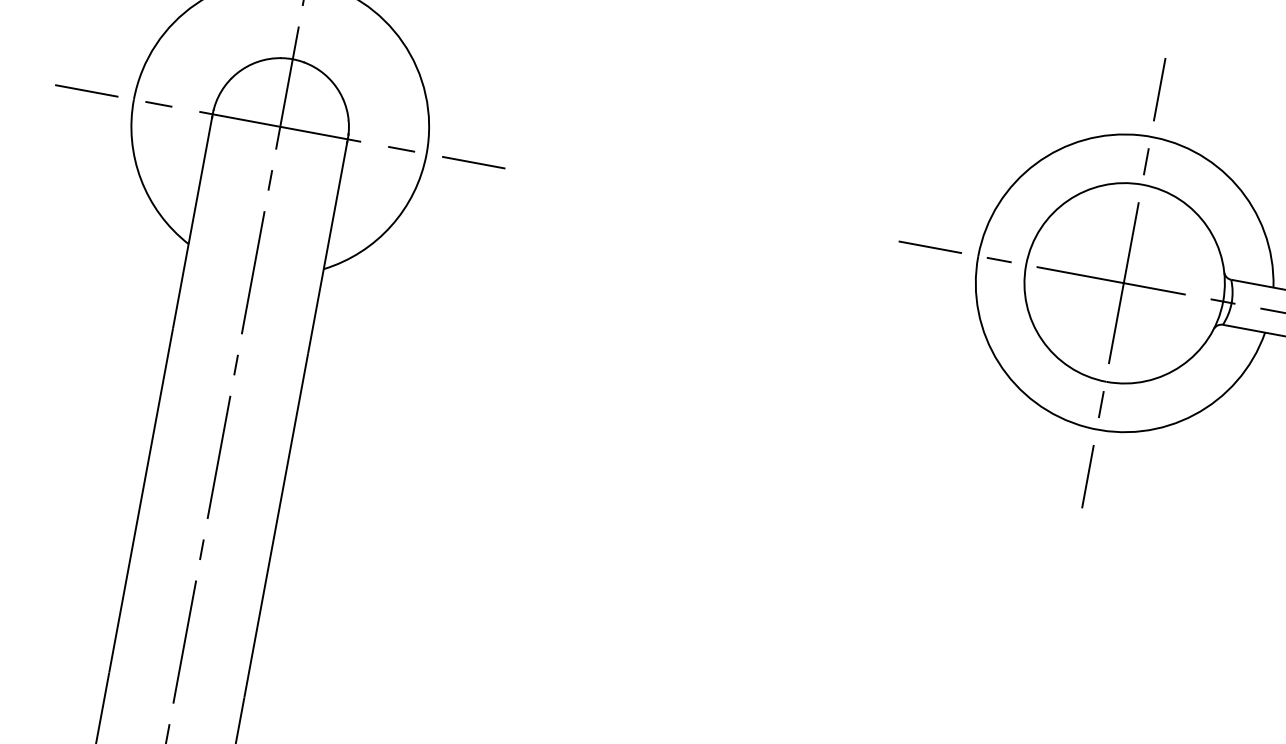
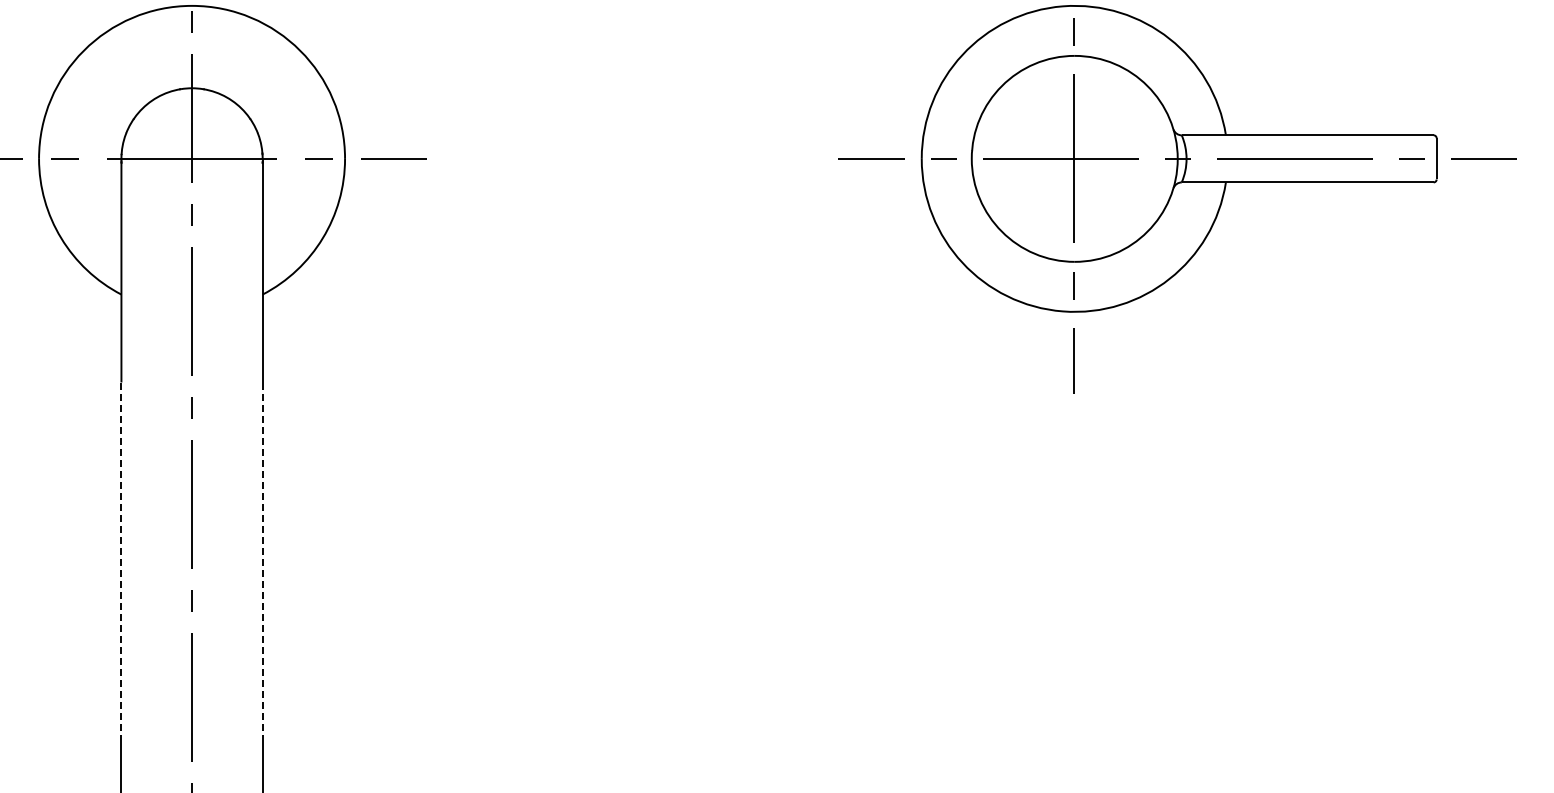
line: (141, 500) -> (121, 562), solid -> dashed
line: (276, 525) -> (262, 562), solid -> dashed

